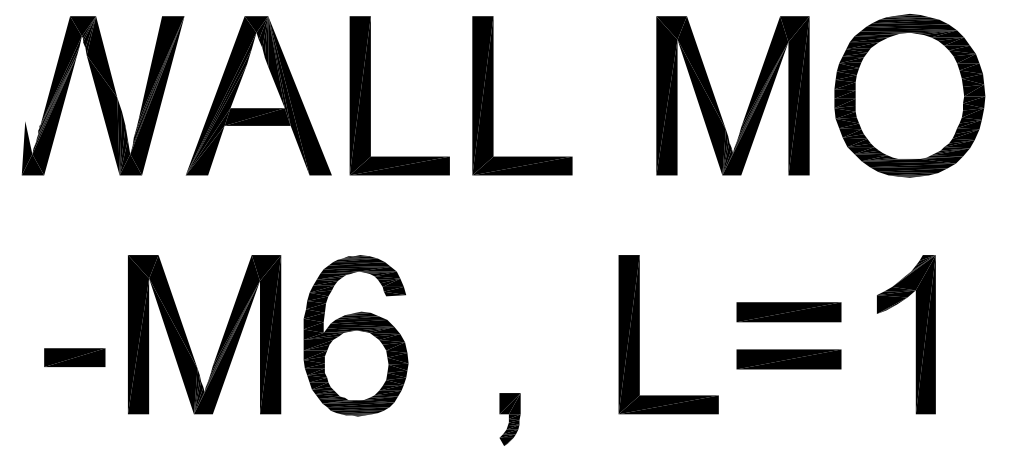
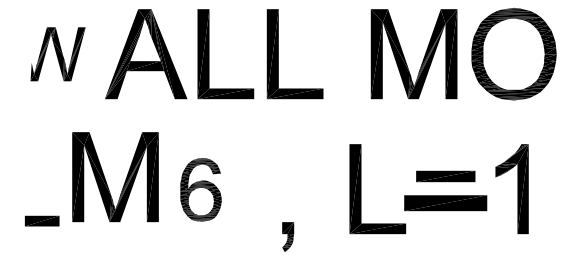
part: (101, 96) -> (57, 54), size x0.6
part: (354, 335) -> (200, 189), size x0.7
part: (188, 340) -> (106, 180), moved
part: (75, 356) -> (42, 220), moved
part: (788, 358) -> (445, 202), size x1.4

